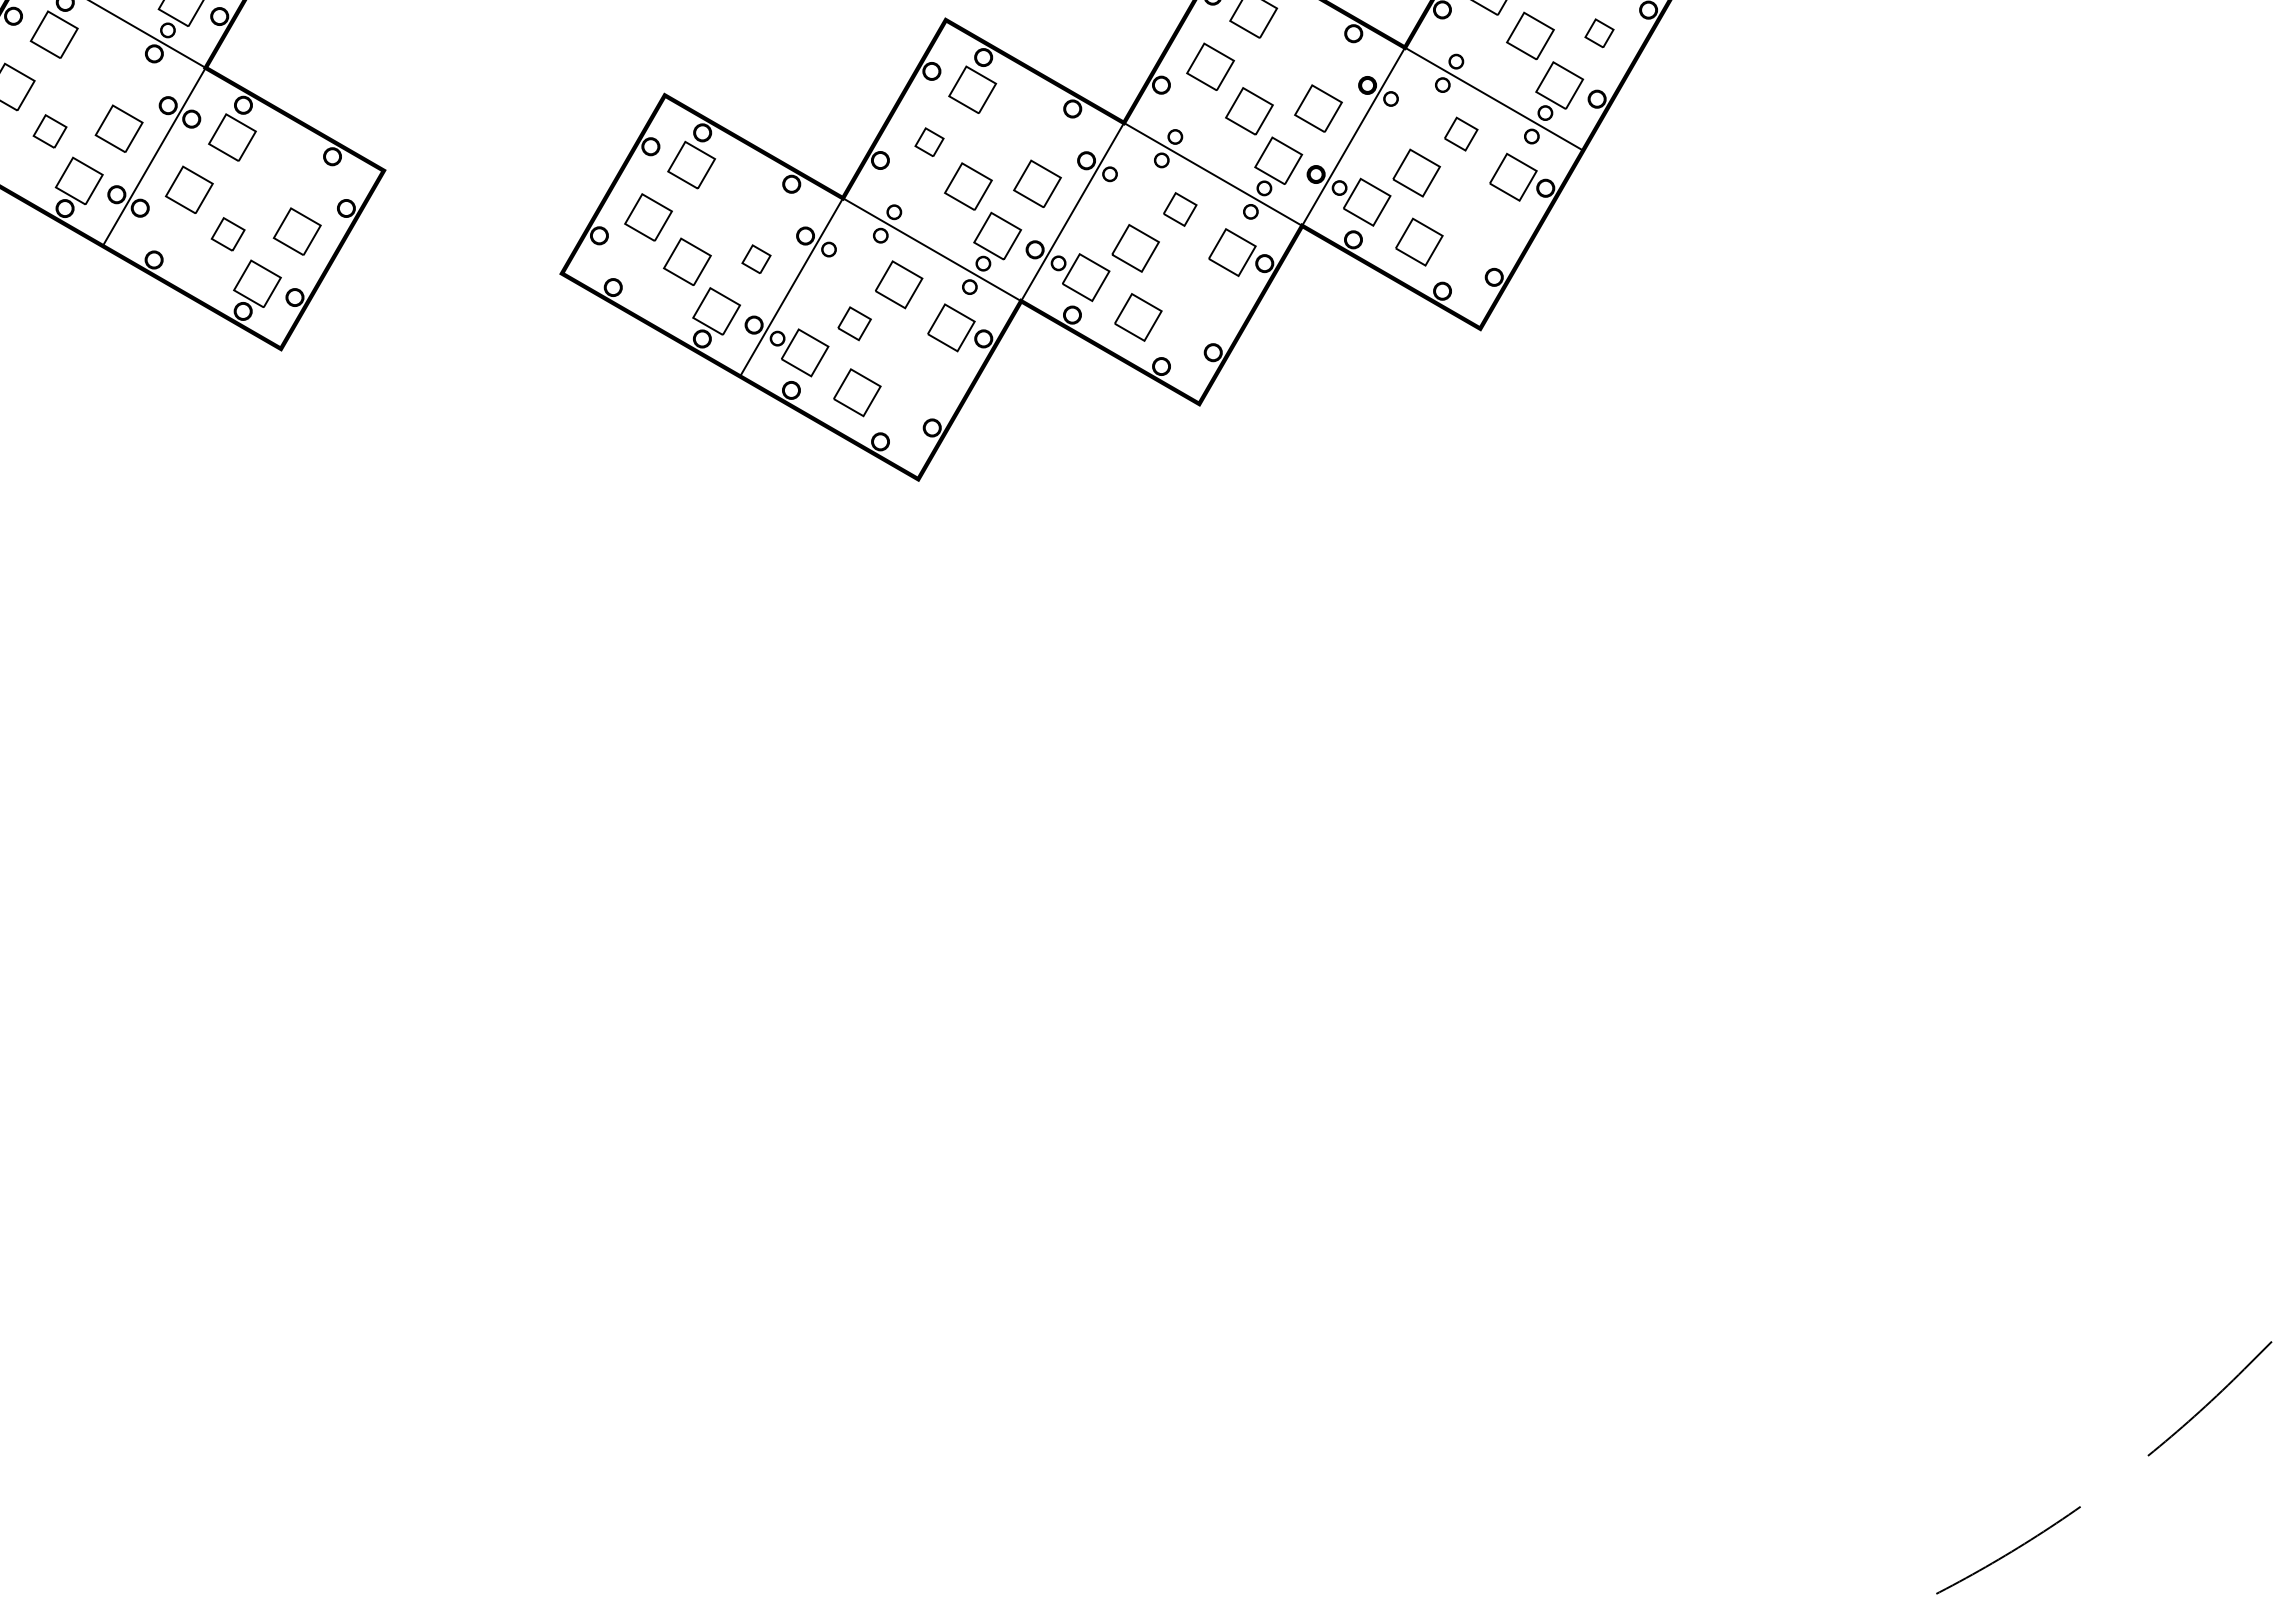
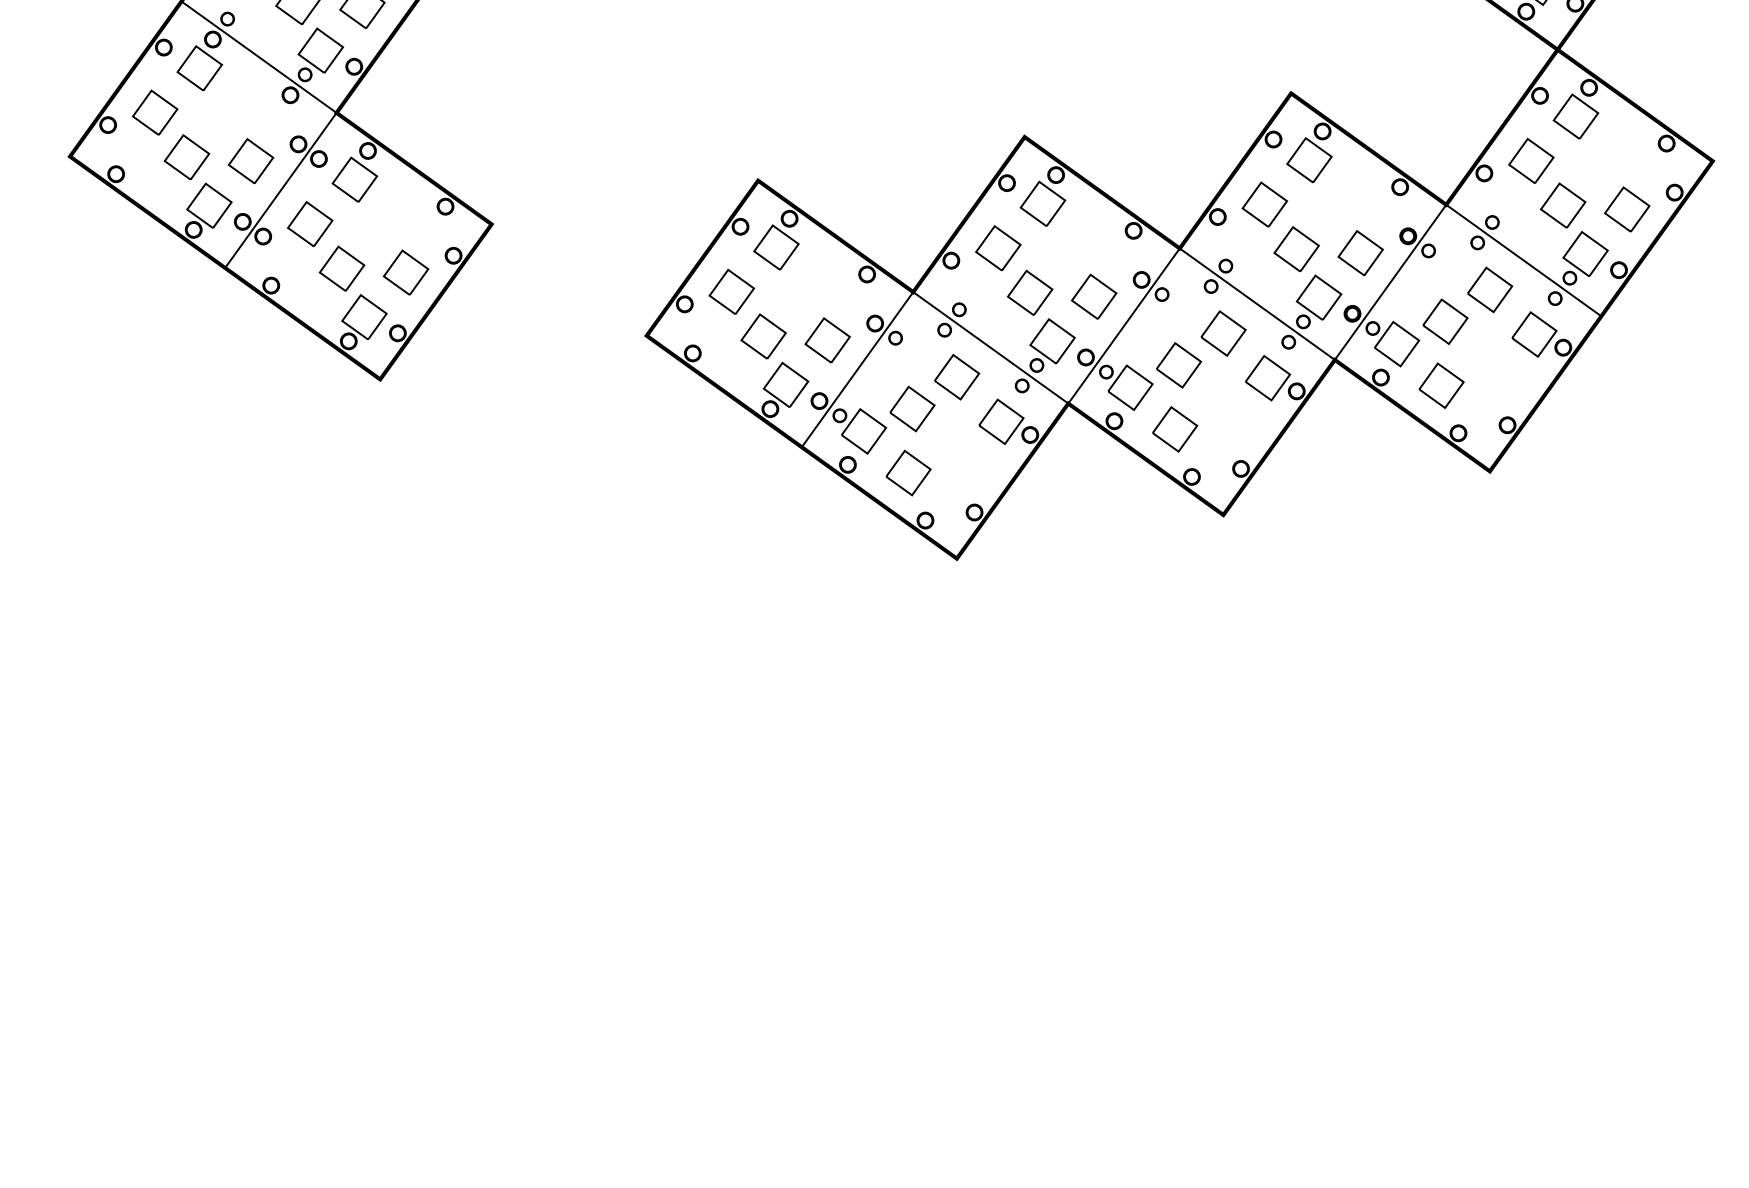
part: (1599, 33) -> (1627, 209), size x1.67
part: (49, 131) -> (186, 157), size x1.43
part: (1461, 133) -> (1490, 289), size x1.43
part: (929, 142) -> (998, 248), size x1.67
part: (1180, 209) -> (1223, 333), size x1.43
part: (227, 234) -> (341, 268), size x1.43
part: (756, 259) -> (827, 340), size x1.67
part: (854, 323) -> (912, 408), size x1.43

